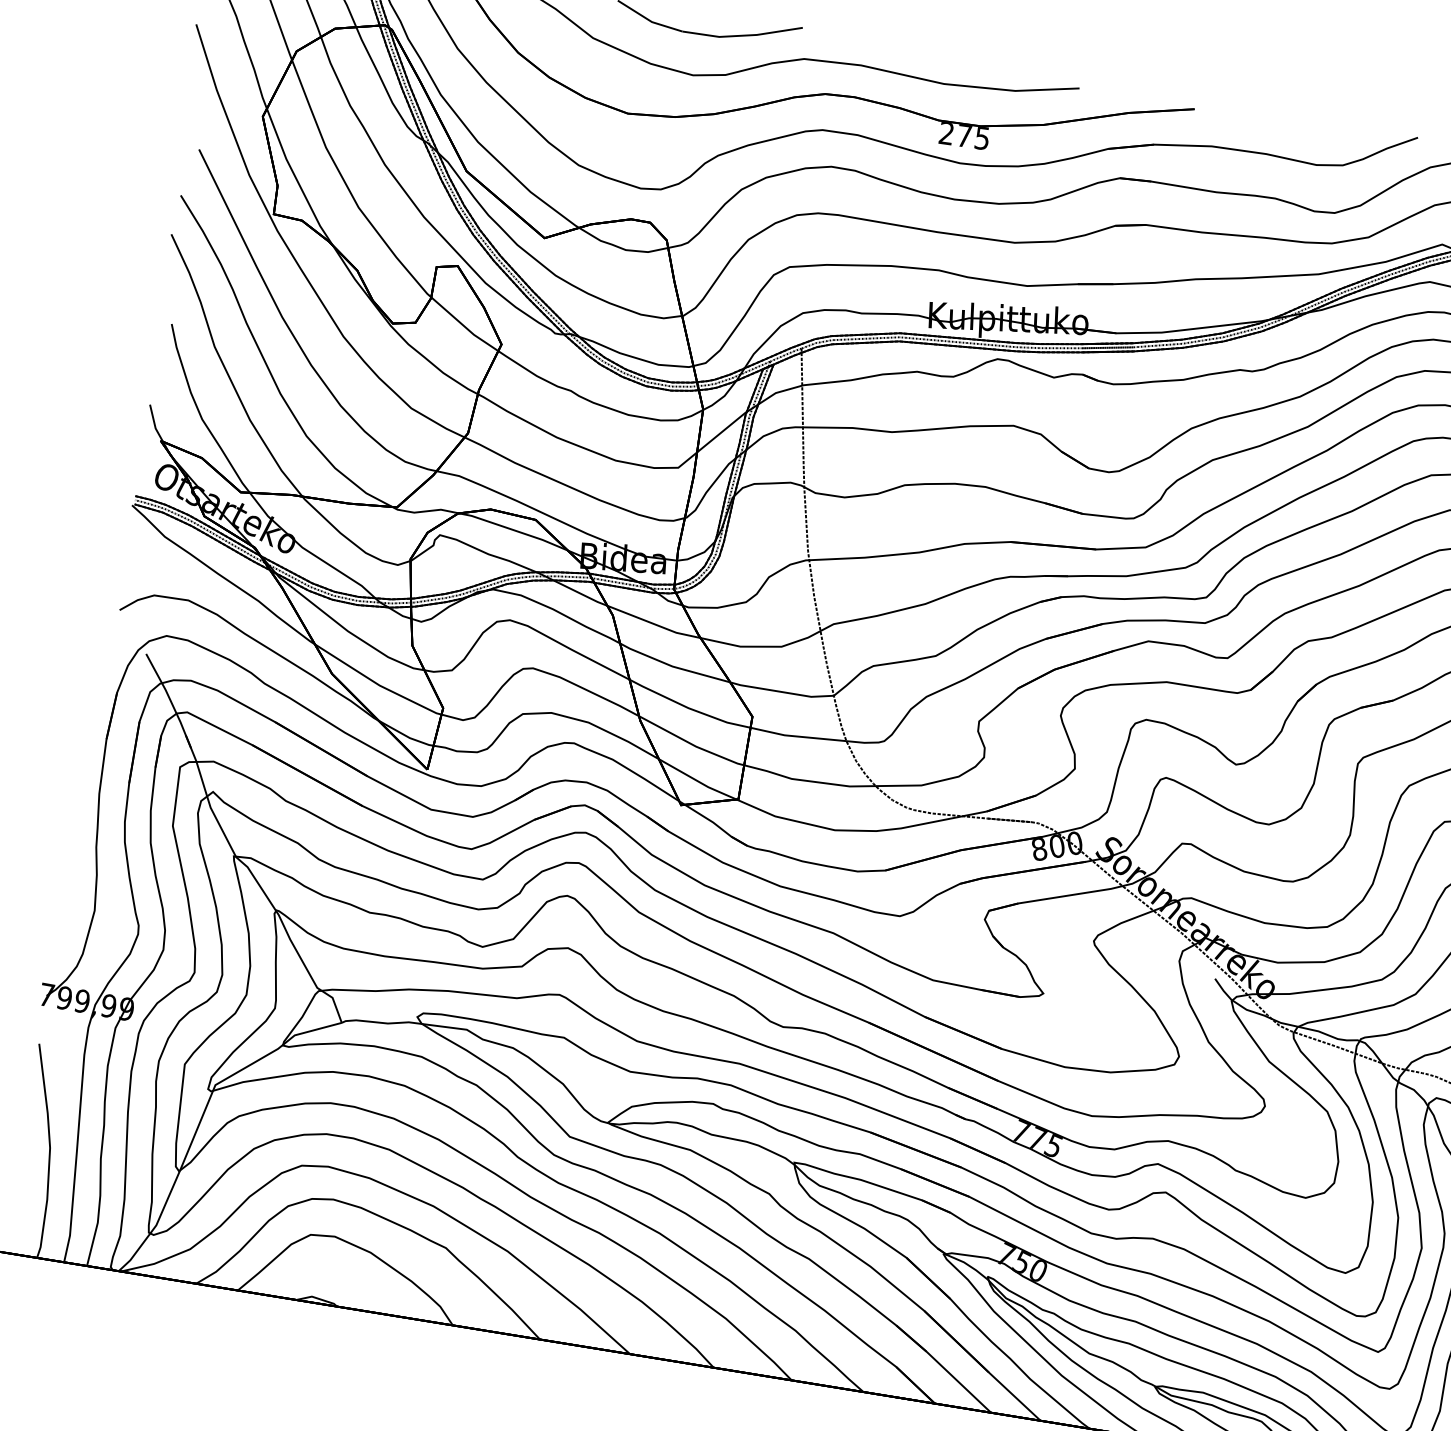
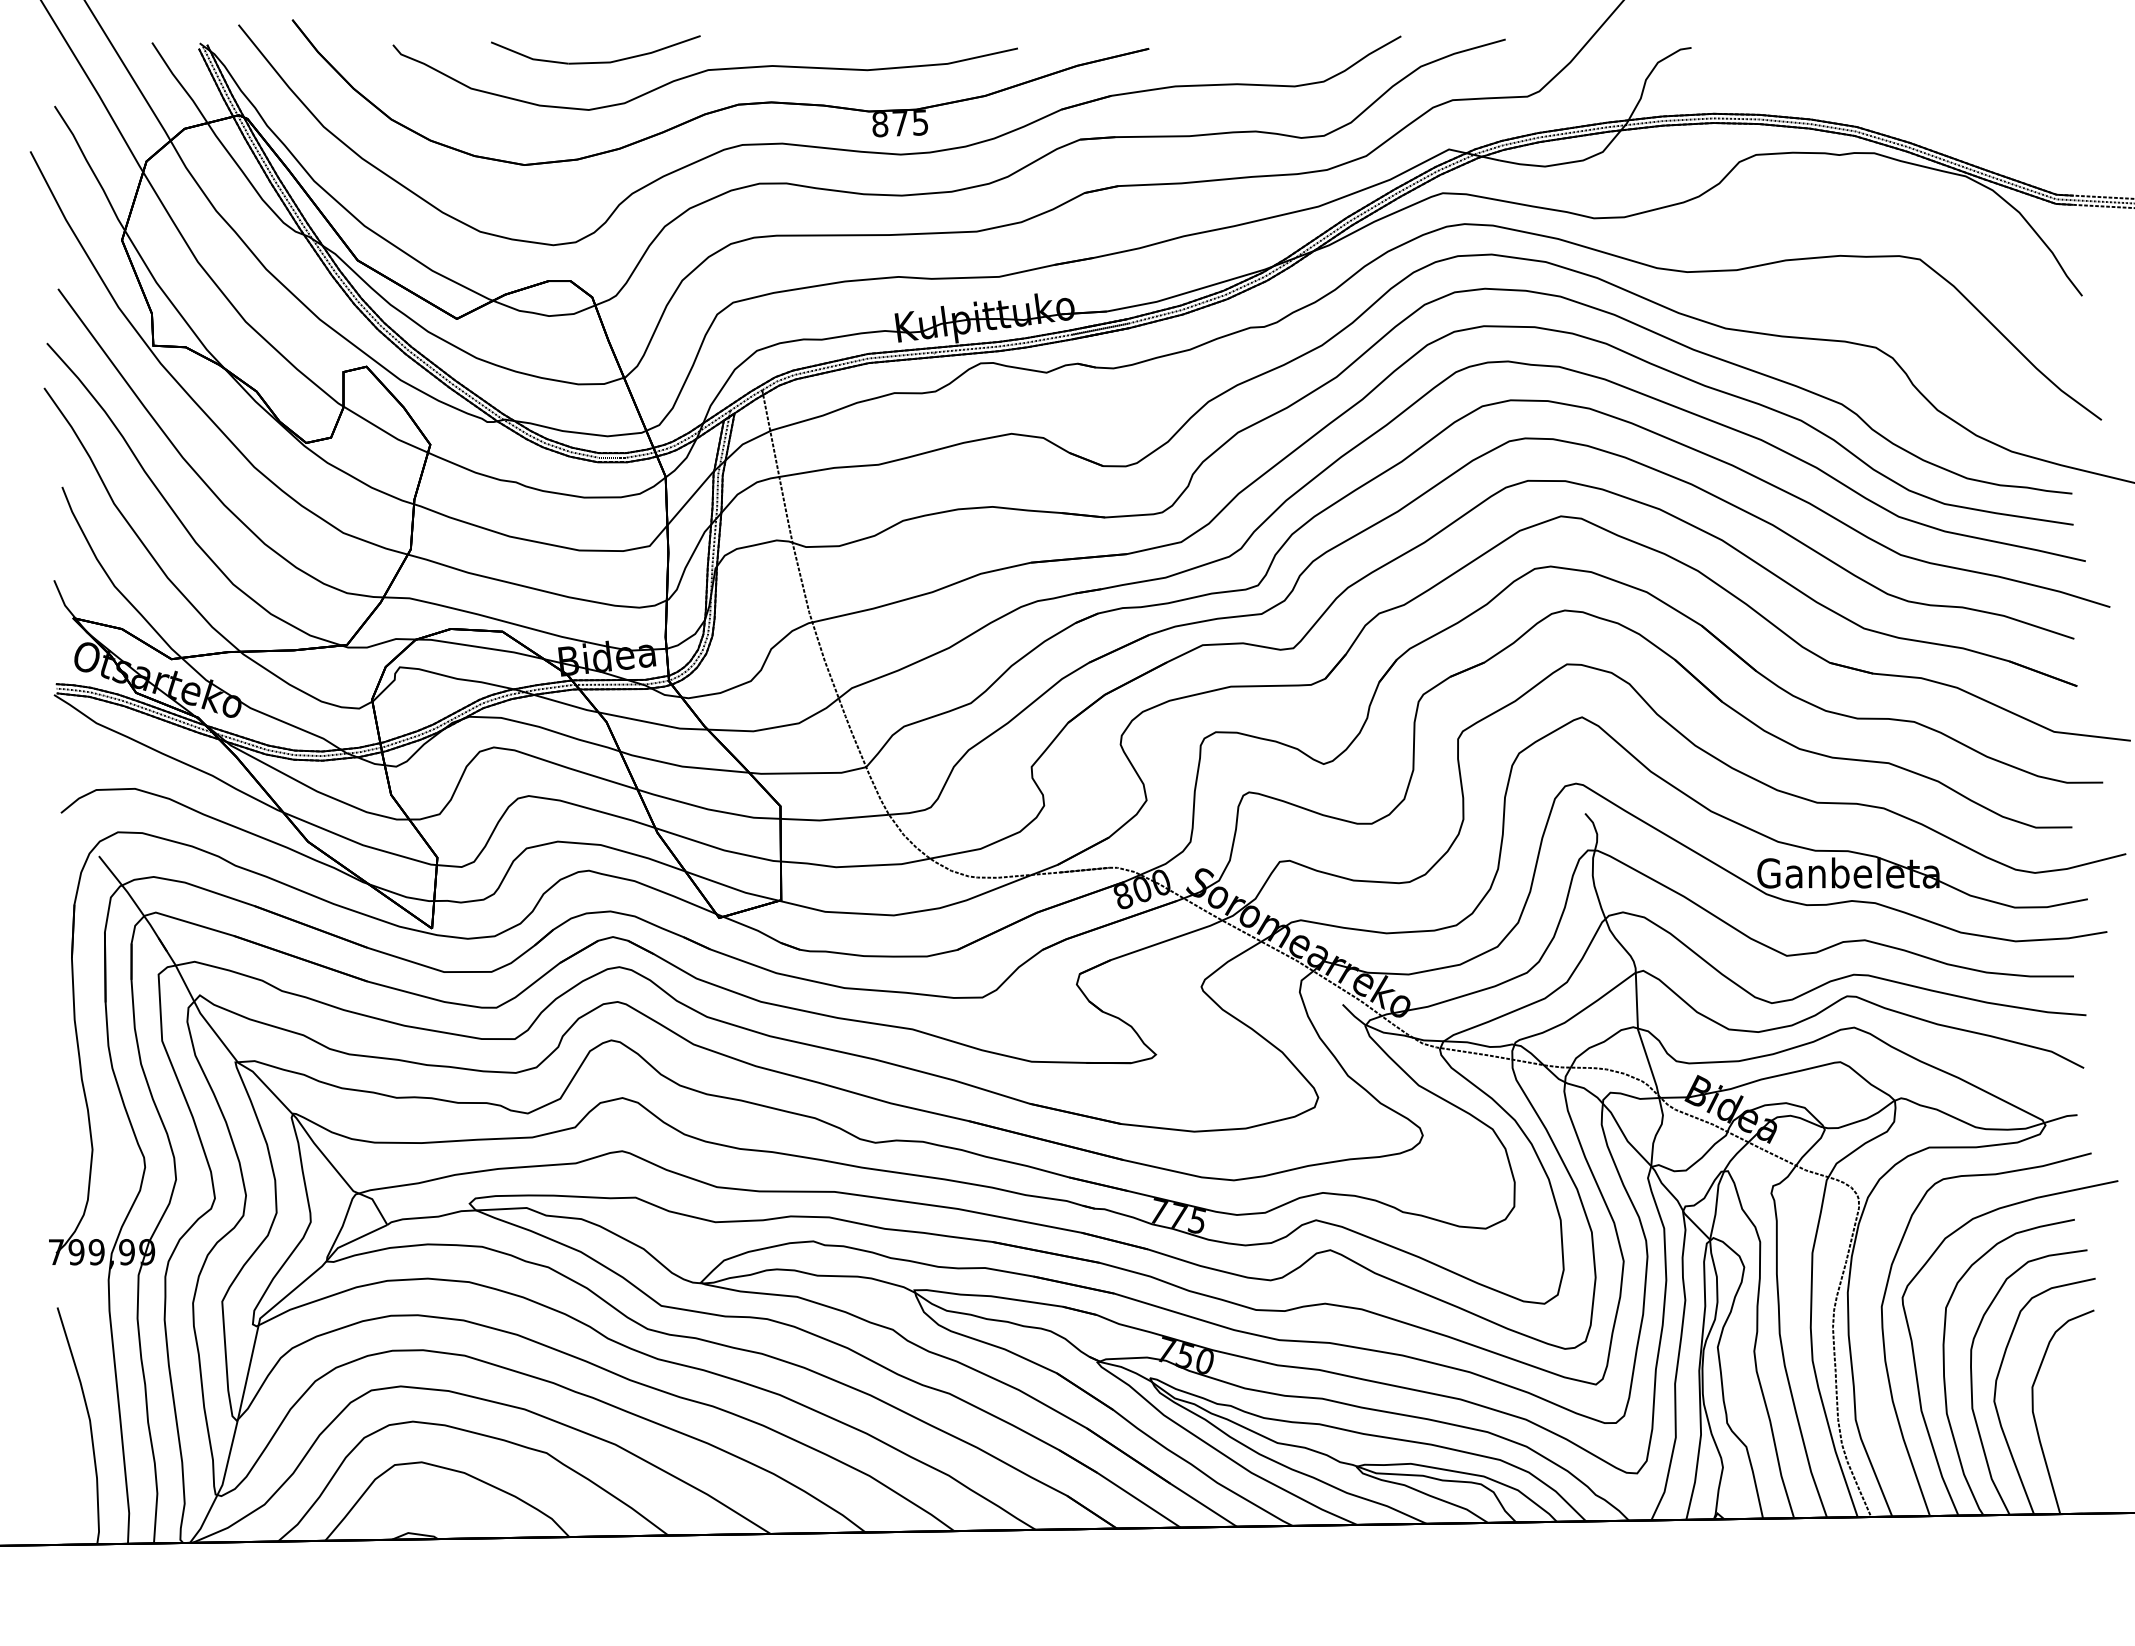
text: (946, 133) -> (880, 124), 275 -> 875

